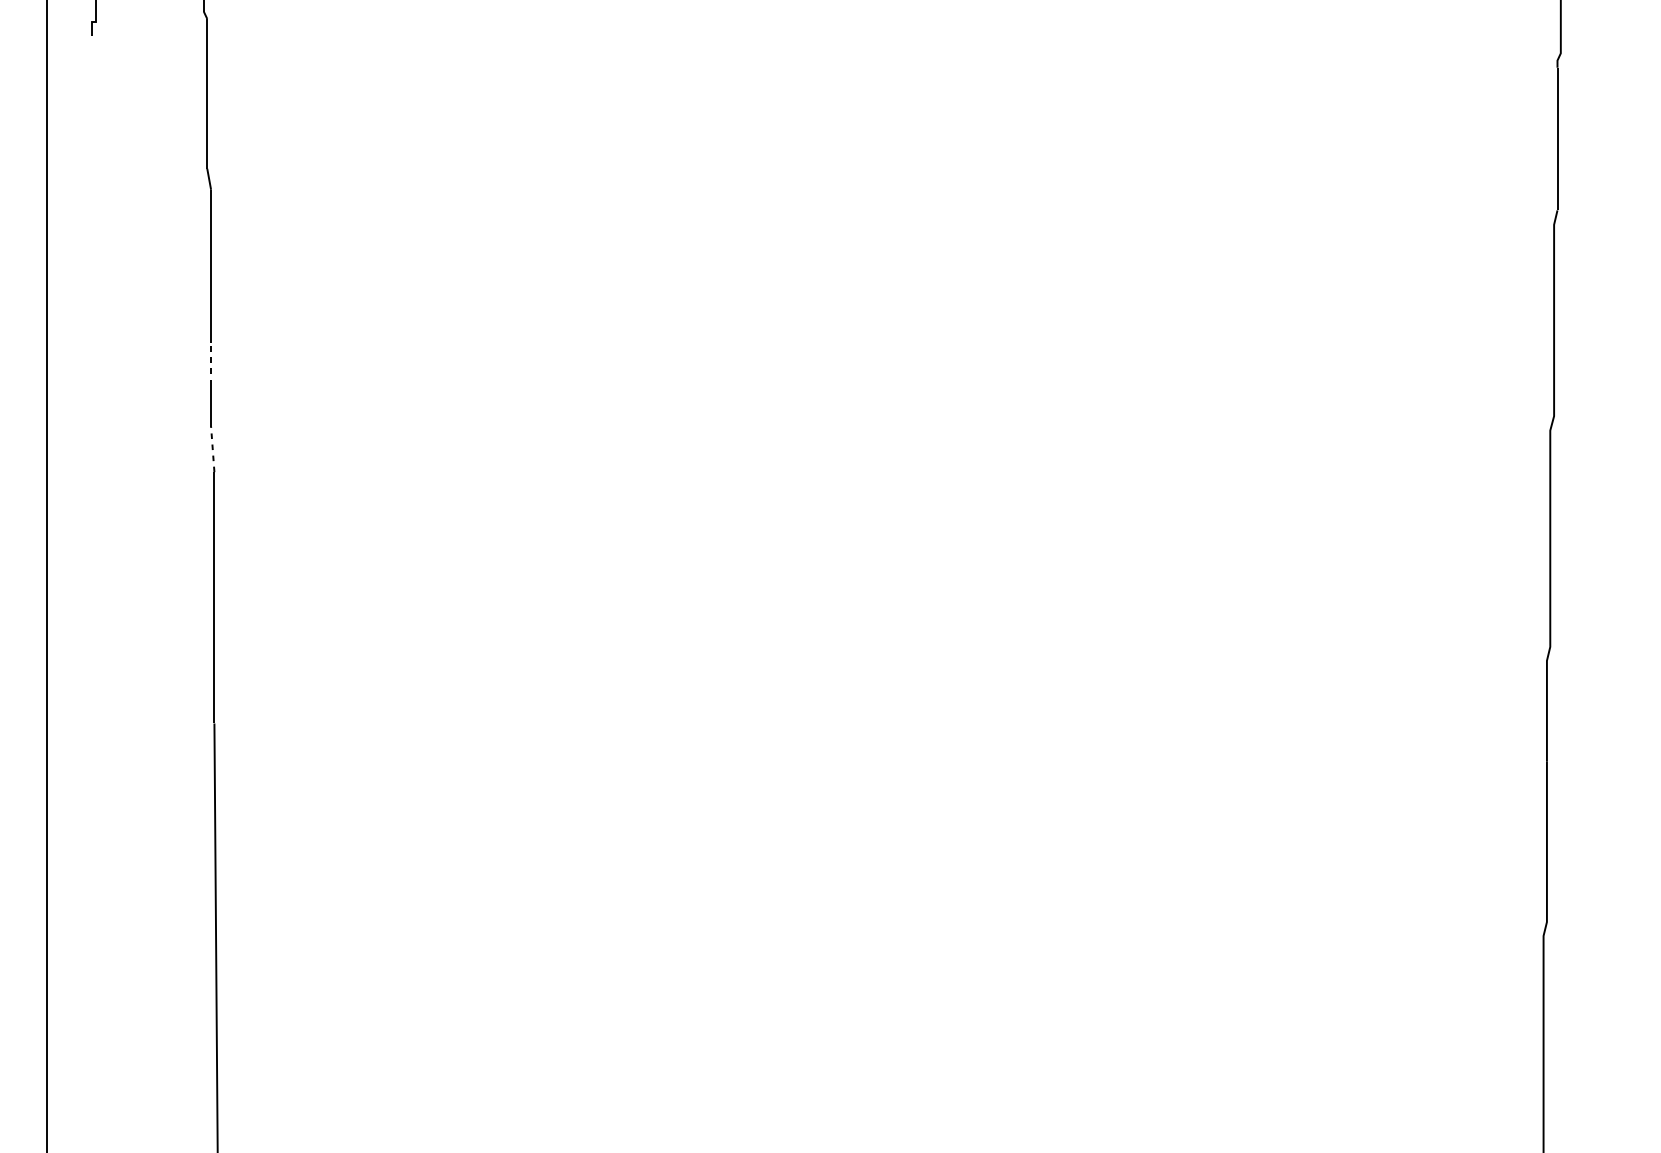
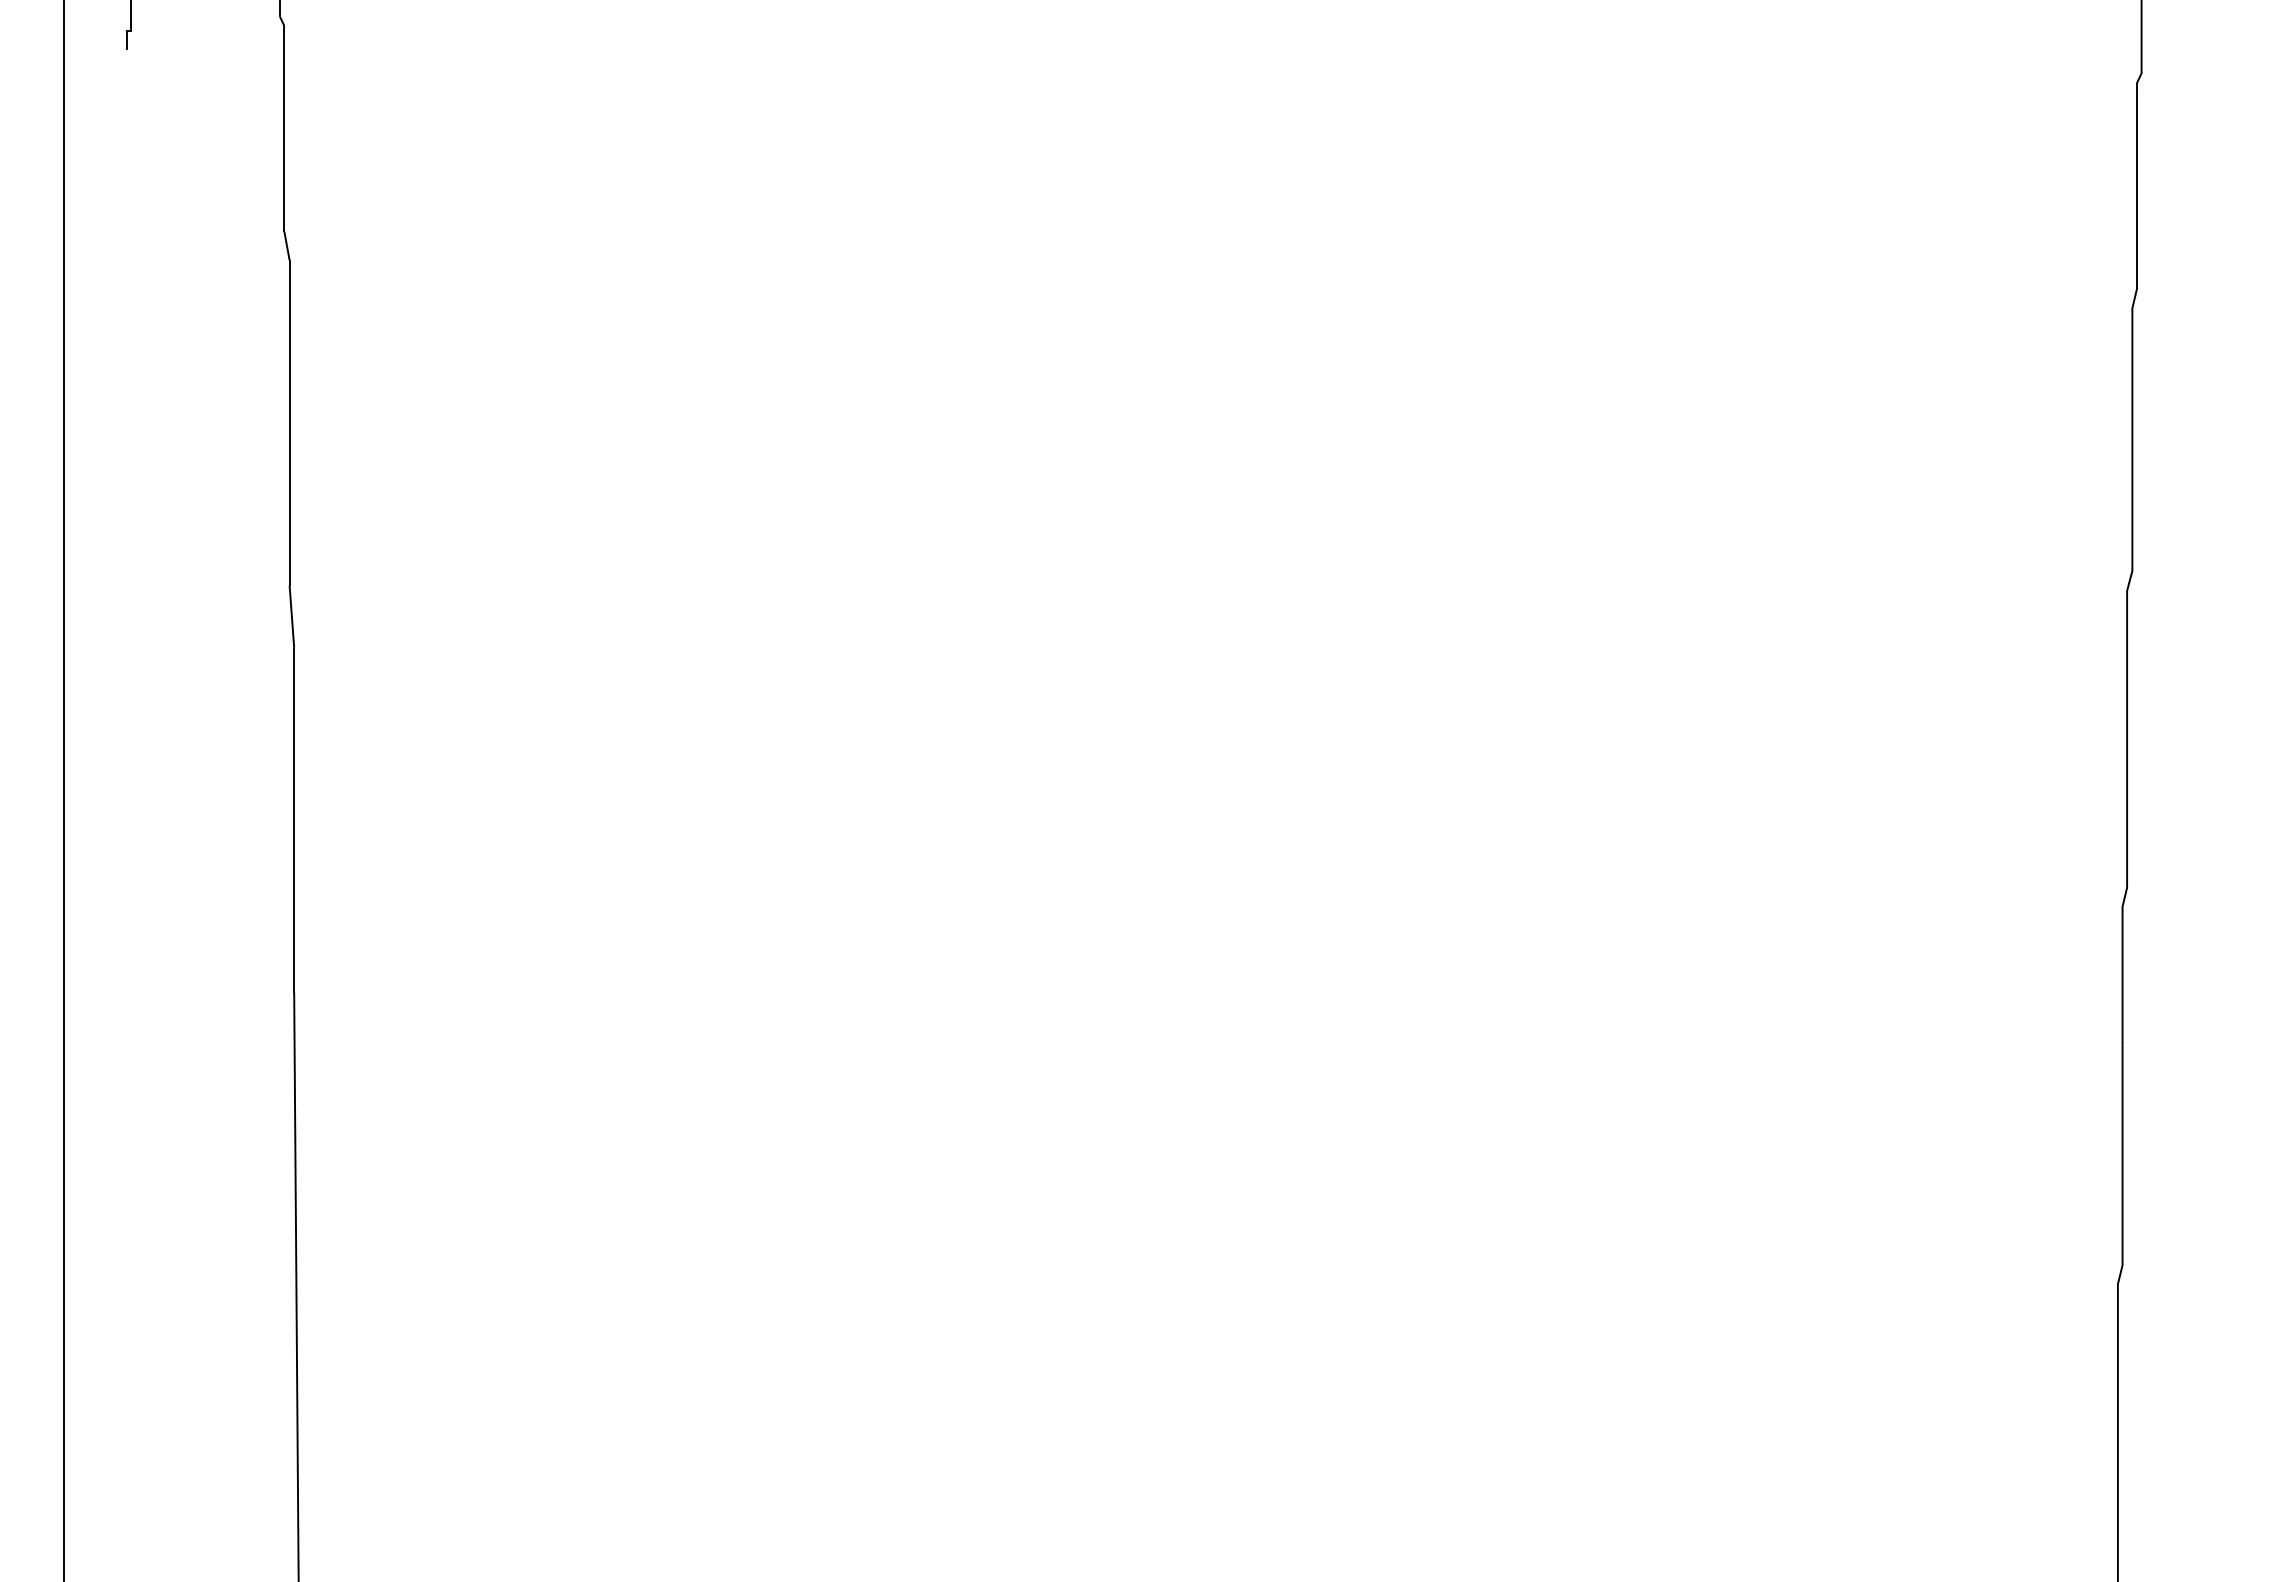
line: (211, 364) -> (289, 499), dashed -> solid
line: (212, 449) -> (291, 616), dashed -> solid

